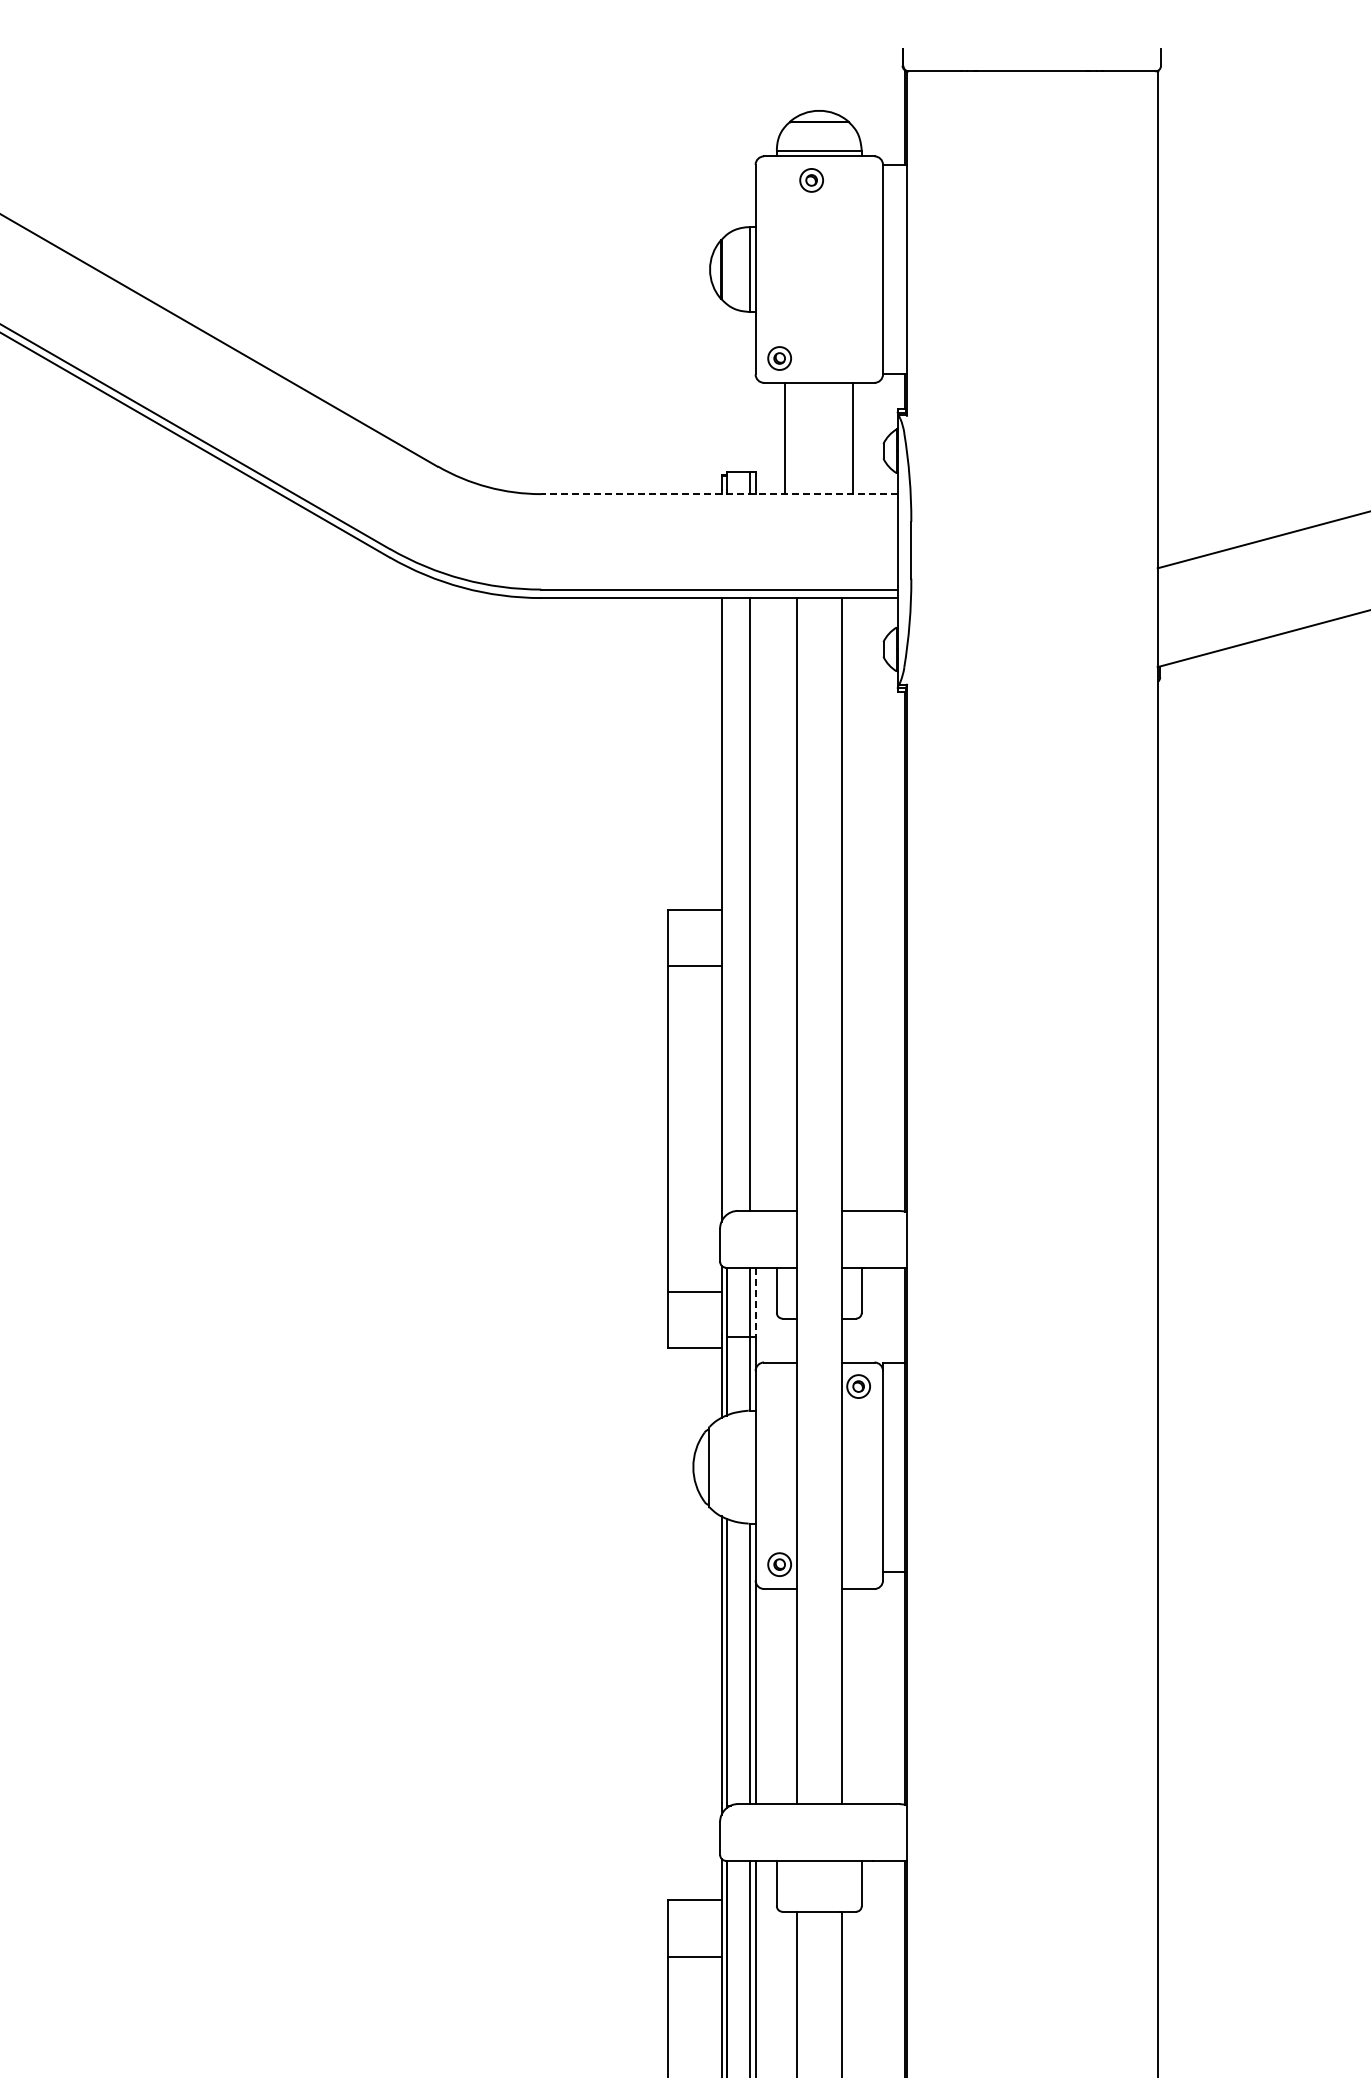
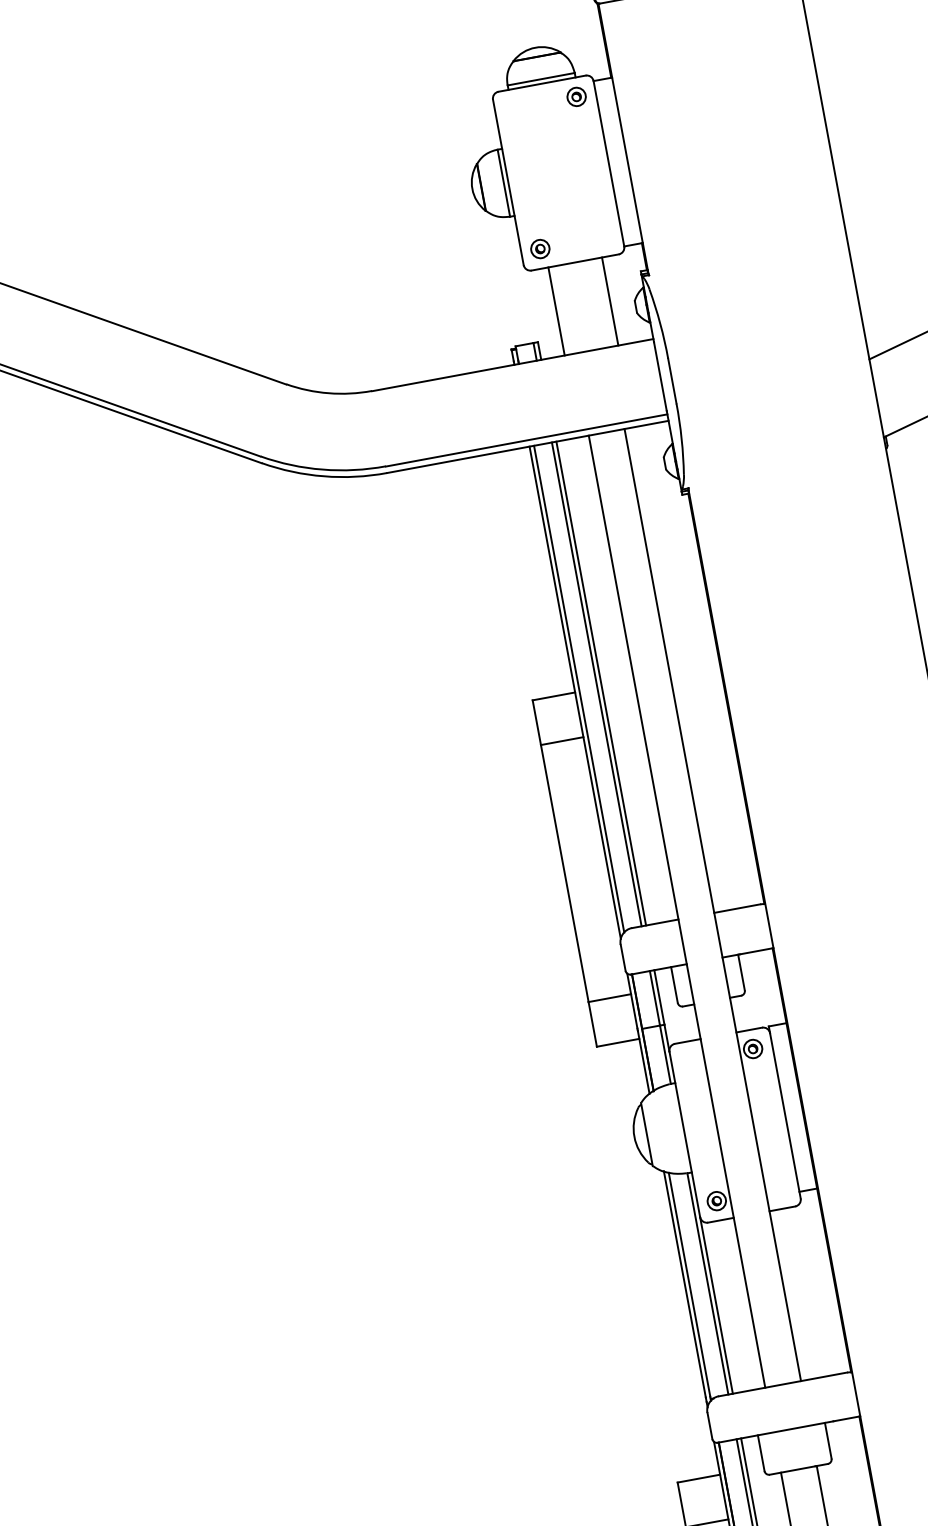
part: (811, 180) -> (576, 97), moved
line: (719, 494) -> (512, 365), dashed -> solid
line: (755, 904) -> (601, 683), added
line: (727, 906) -> (579, 689), added
line: (755, 1302) -> (659, 997), dashed -> solid

